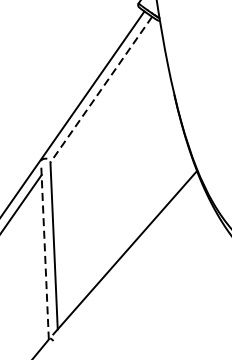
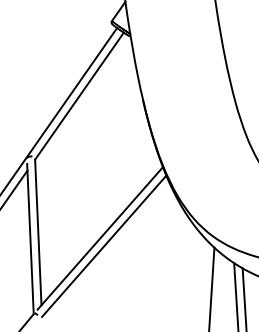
line: (101, 89) -> (79, 96), dashed -> solid
line: (45, 252) -> (30, 238), dashed -> solid
line: (130, 260) -> (104, 245), added

